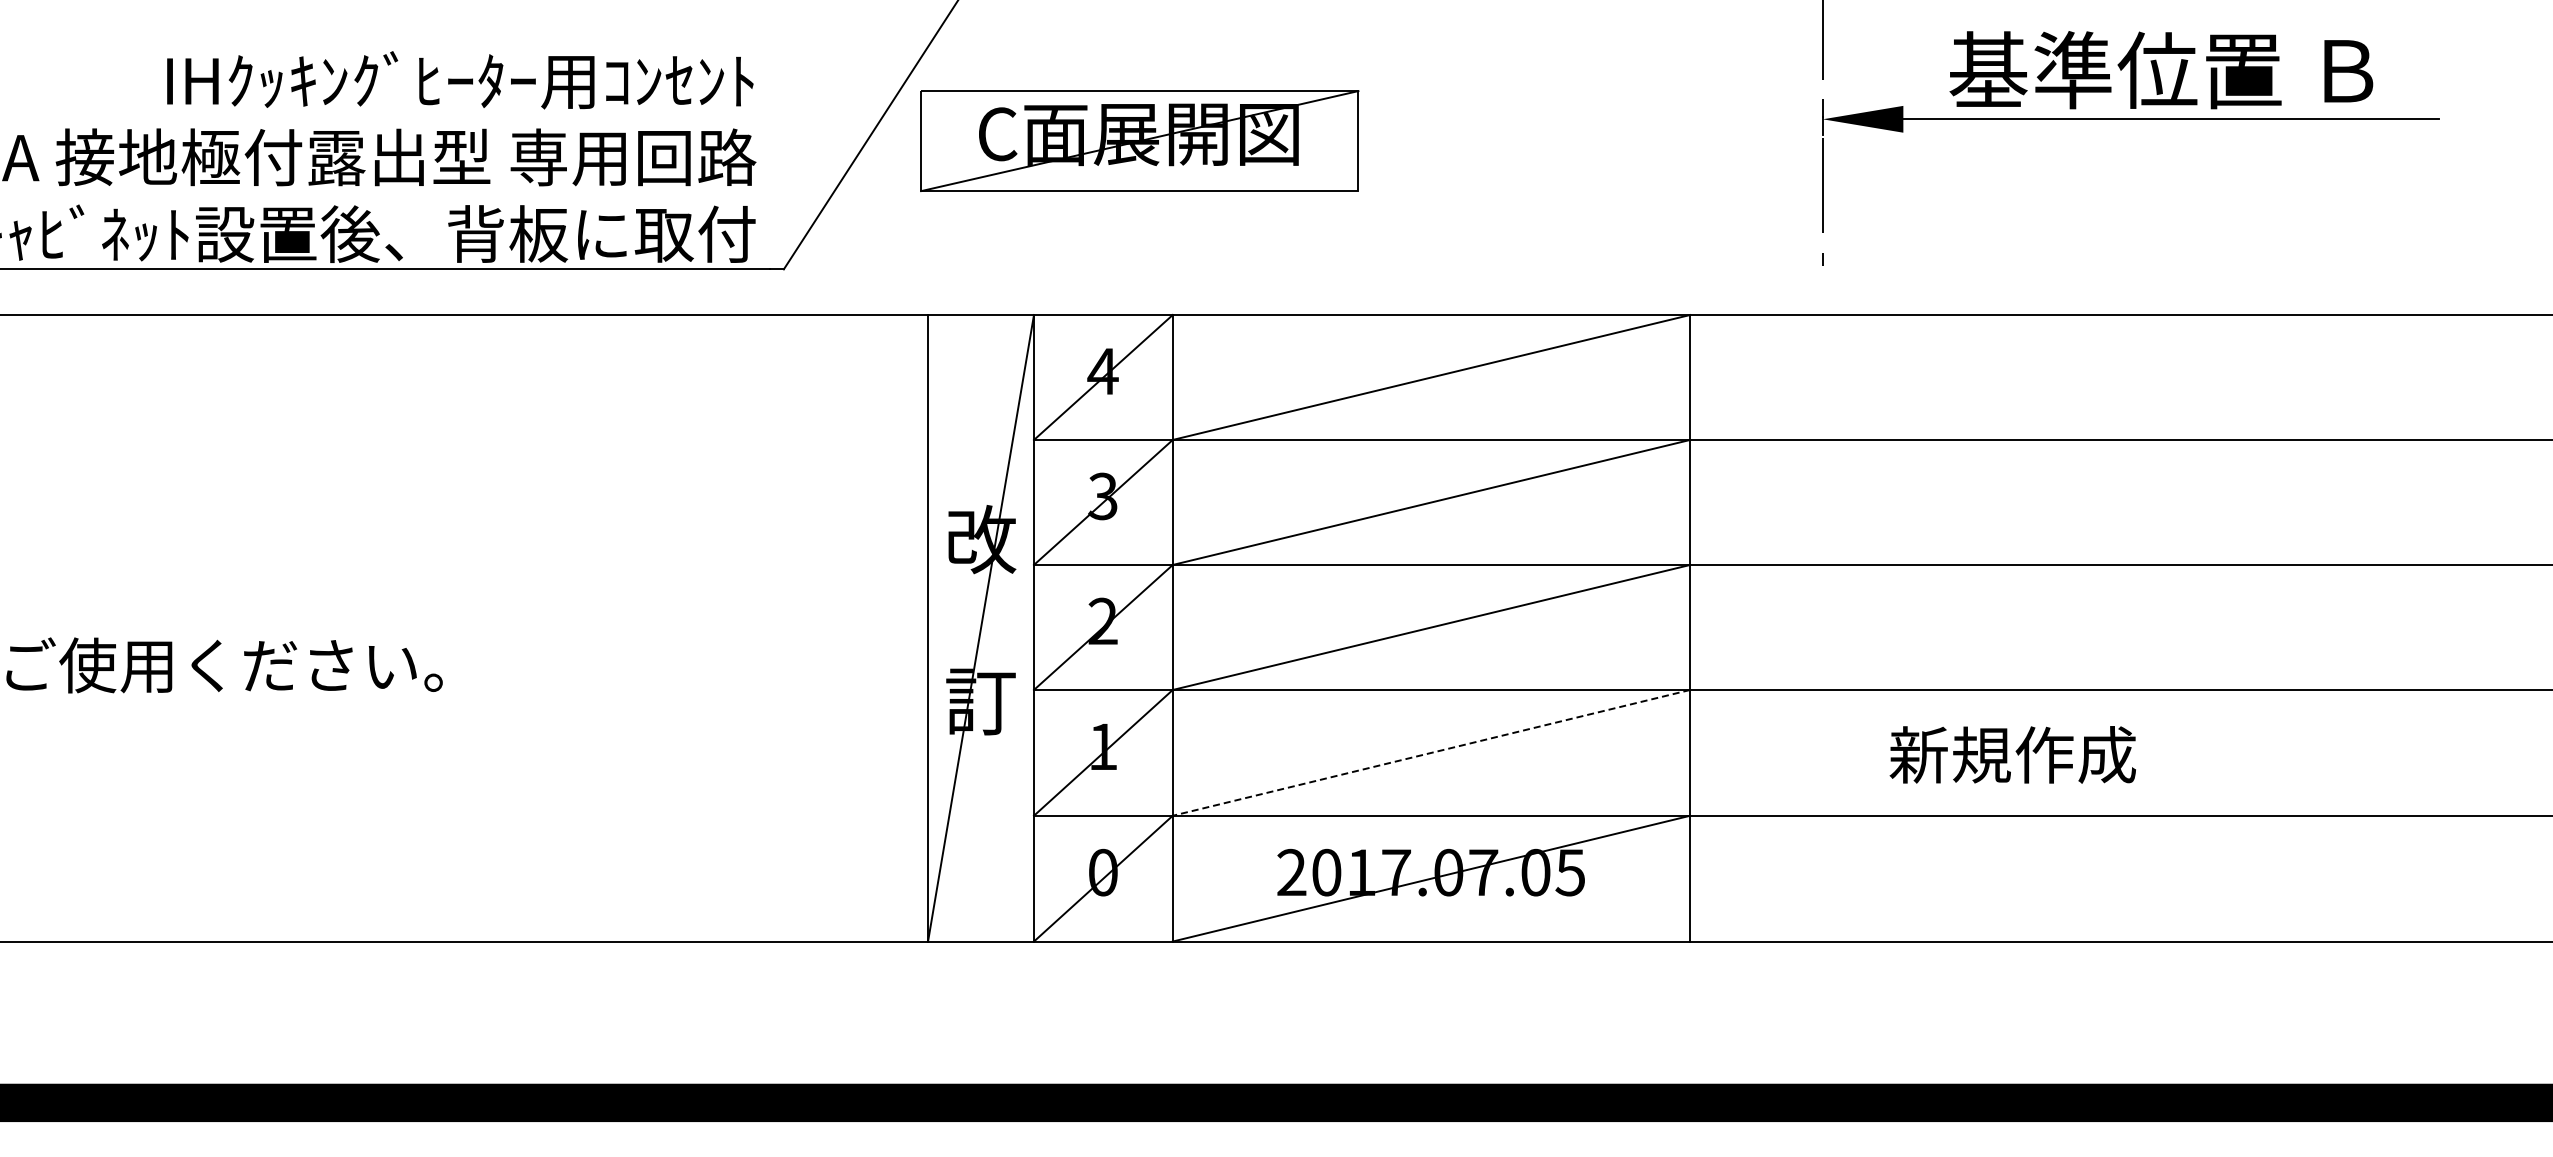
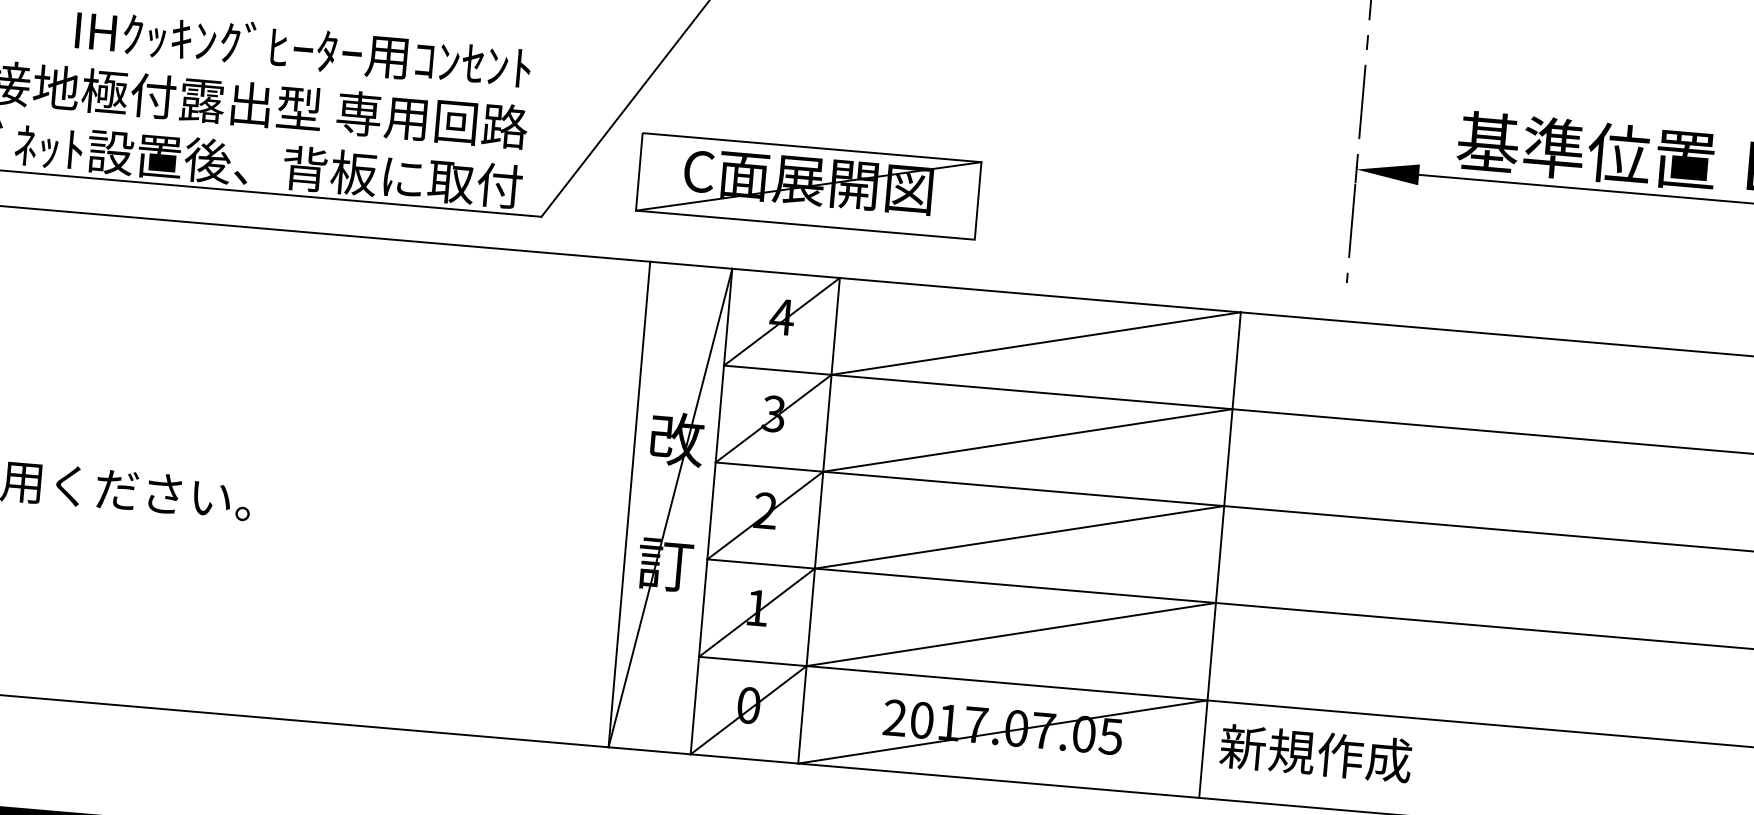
part: (1139, 140) -> (808, 185), moved
line: (1431, 752) -> (1011, 634), dashed -> solid
text: (2012, 754) -> (1315, 753), moved

